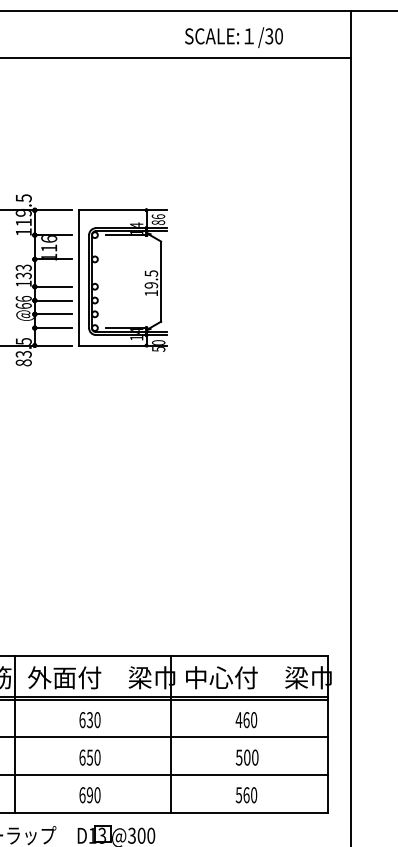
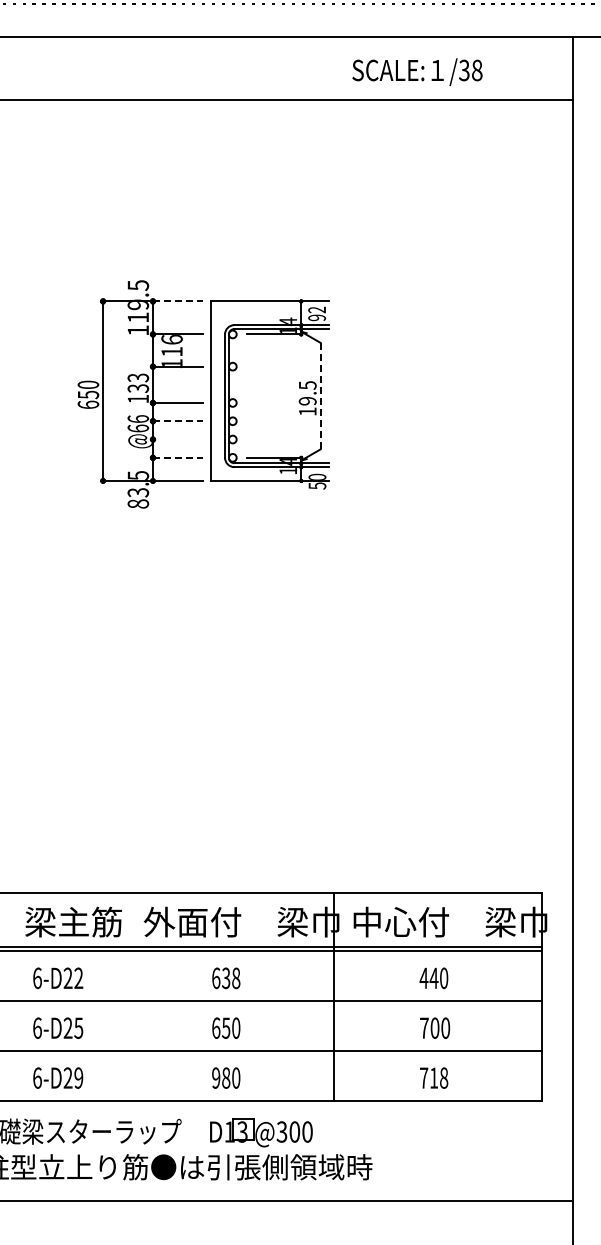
text: (279, 36) -> (477, 70), /30 -> /38
line: (53, 210) -> (177, 301), solid -> dashed
text: (158, 219) -> (317, 313), 86 -> 92
line: (160, 281) -> (320, 396), solid -> dashed
line: (53, 300) -> (177, 421), solid -> dashed
line: (53, 314) -> (177, 439), removed
line: (53, 327) -> (177, 457), solid -> dashed
text: (97, 720) -> (236, 978), 630 -> 638
text: (246, 720) -> (433, 978), 460 -> 440
line: (14, 734) -> (126, 997), removed
text: (238, 757) -> (423, 1027), 500 -> 700
text: (86, 794) -> (221, 1077), 690 -> 980
text: (246, 794) -> (433, 1077), 560 -> 718

